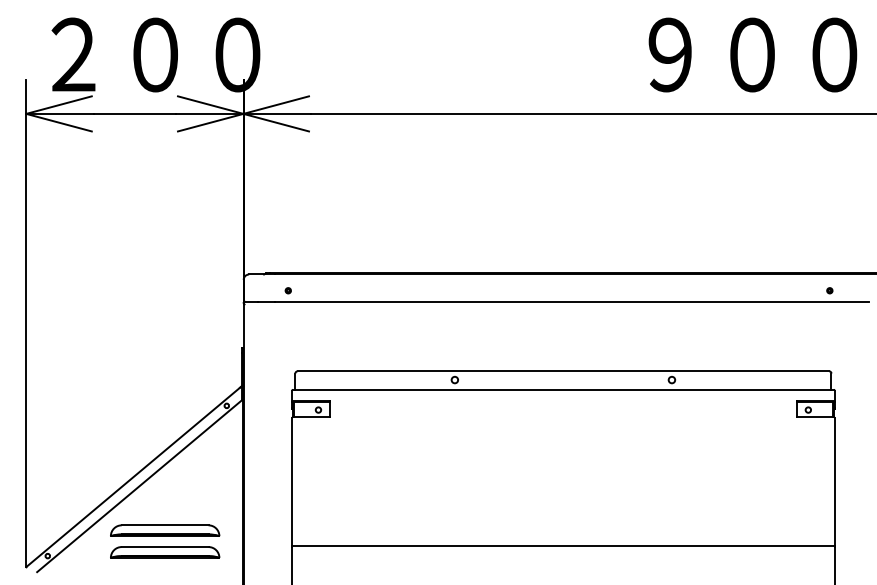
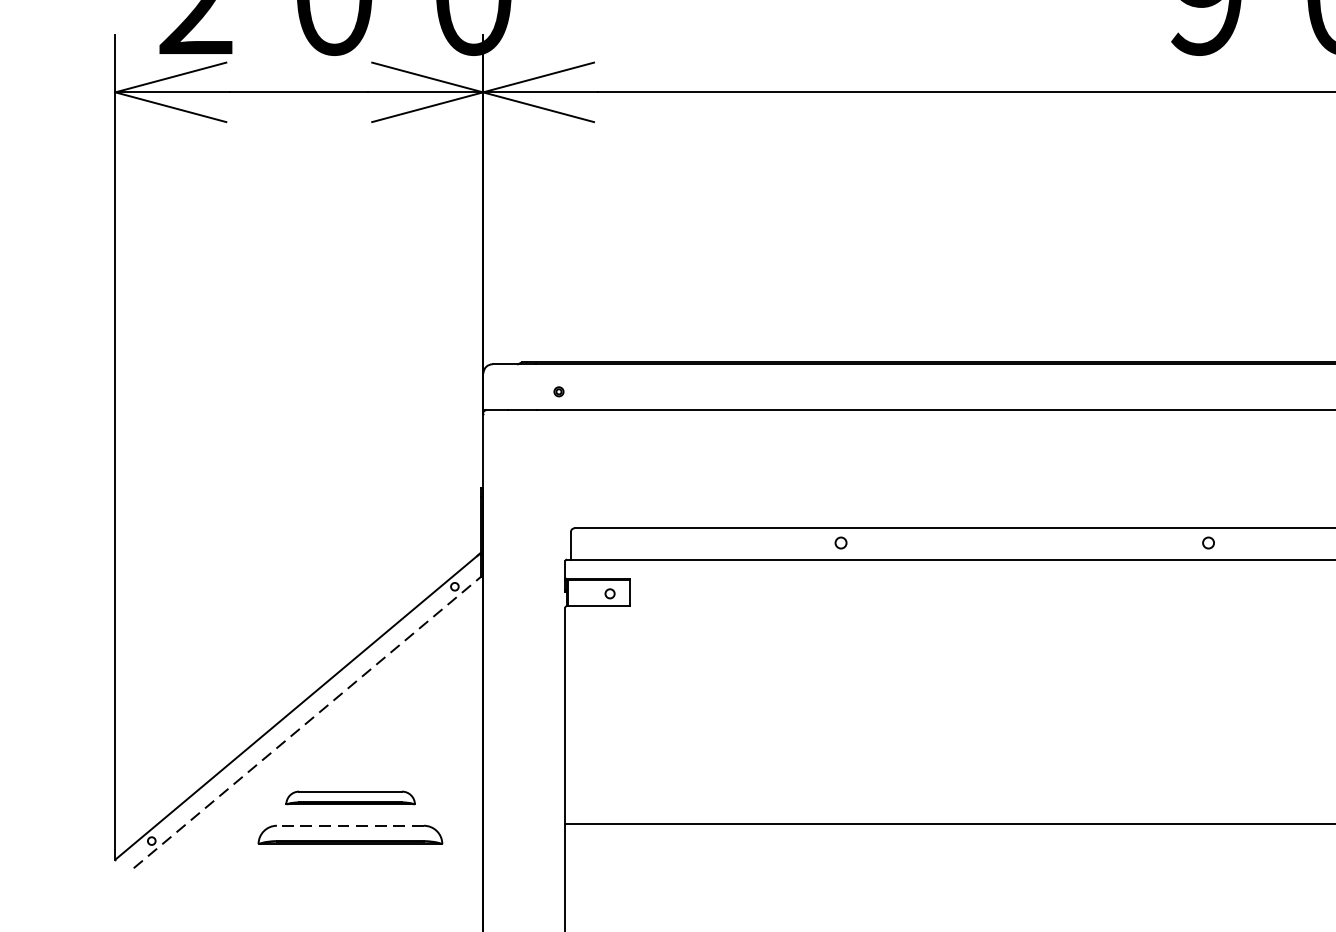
line: (140, 485) -> (308, 721), solid -> dashed
part: (165, 530) -> (351, 797), size x0.7
line: (164, 547) -> (349, 826), solid -> dashed

